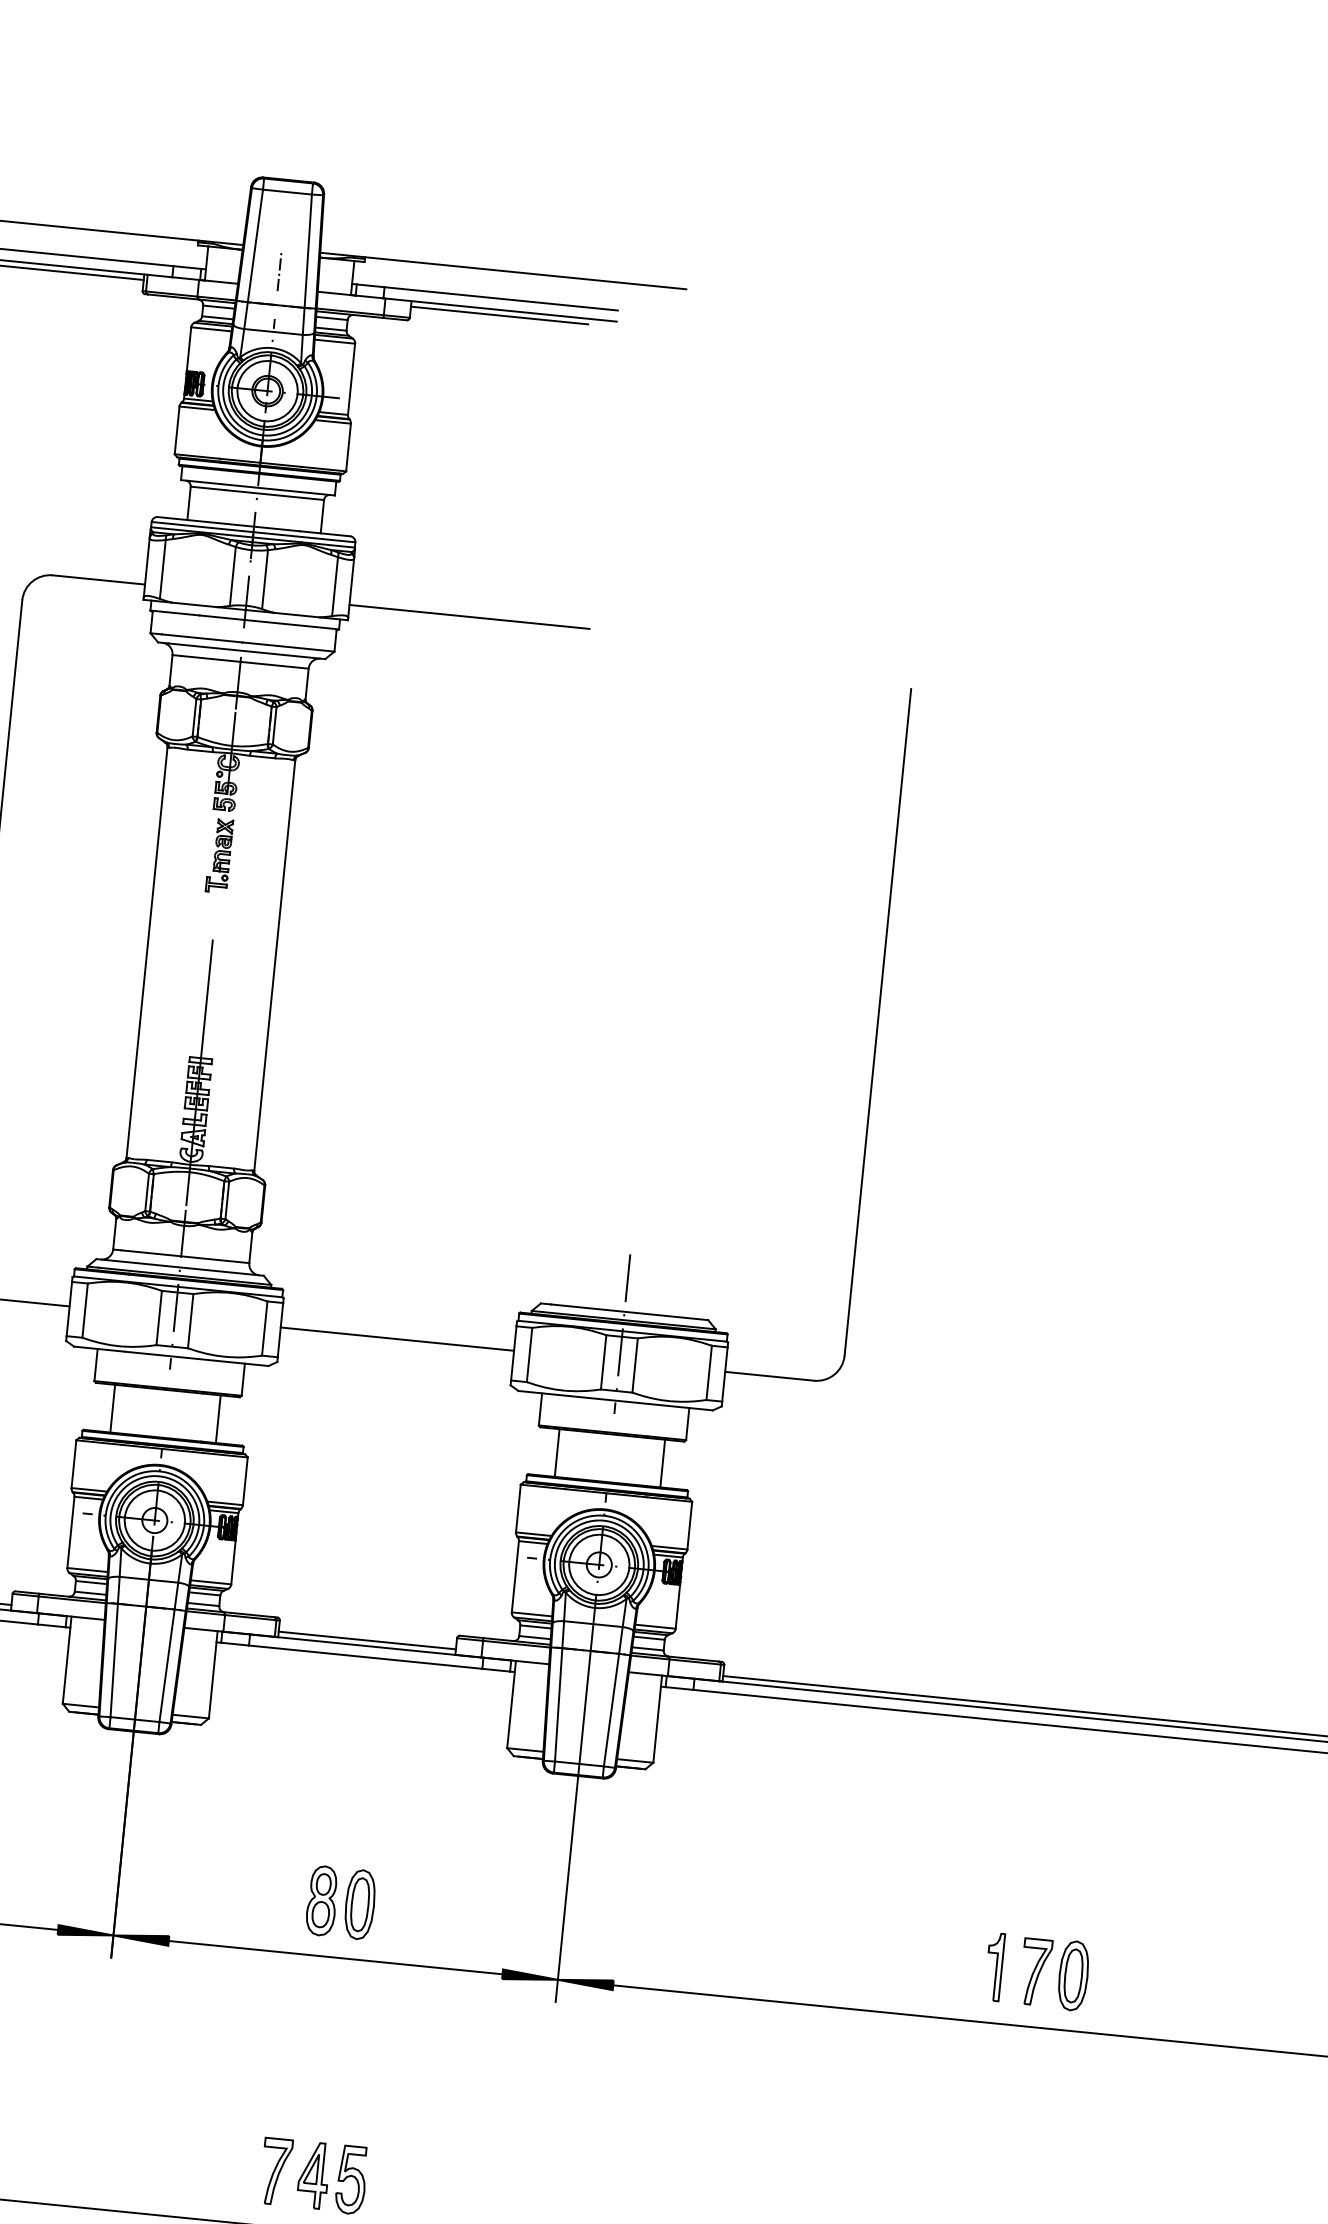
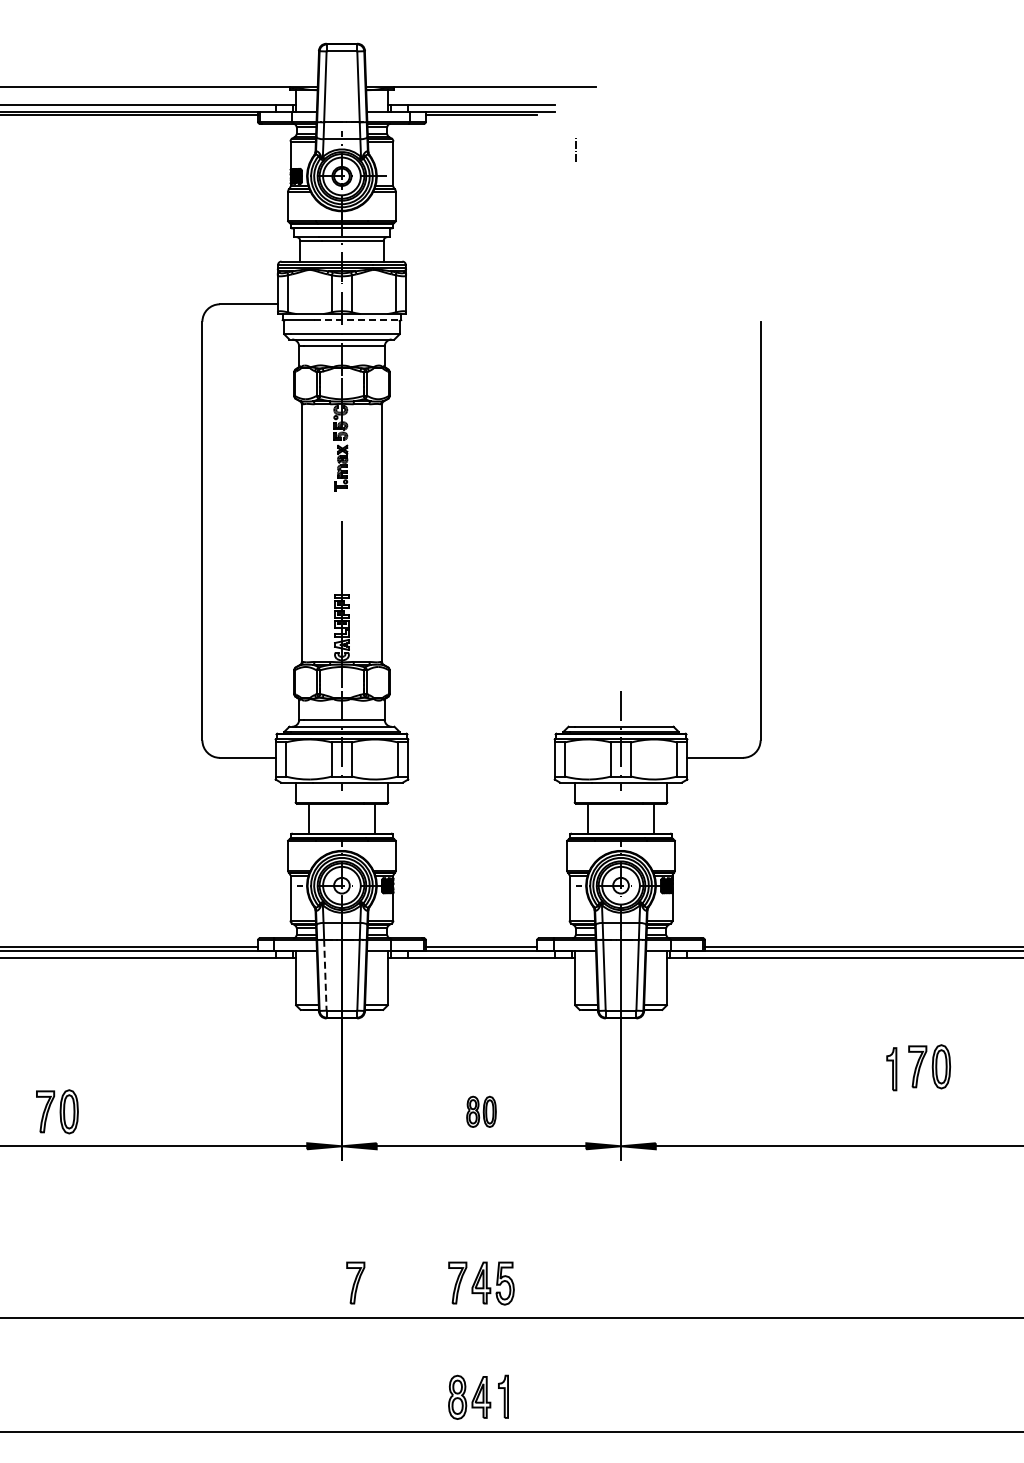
line: (278, 270) -> (575, 148), moved
line: (469, 617) -> (481, 304), removed
line: (269, 622) -> (357, 320), solid -> dashed
line: (397, 1338) -> (481, 757), removed
line: (114, 1660) -> (325, 975), solid -> dashed
part: (341, 1902) -> (481, 1111), size x0.7
part: (994, 1967) -> (891, 1069), moved
part: (1054, 1973) -> (929, 1066), moved
part: (113, 2154) -> (355, 1282), added

